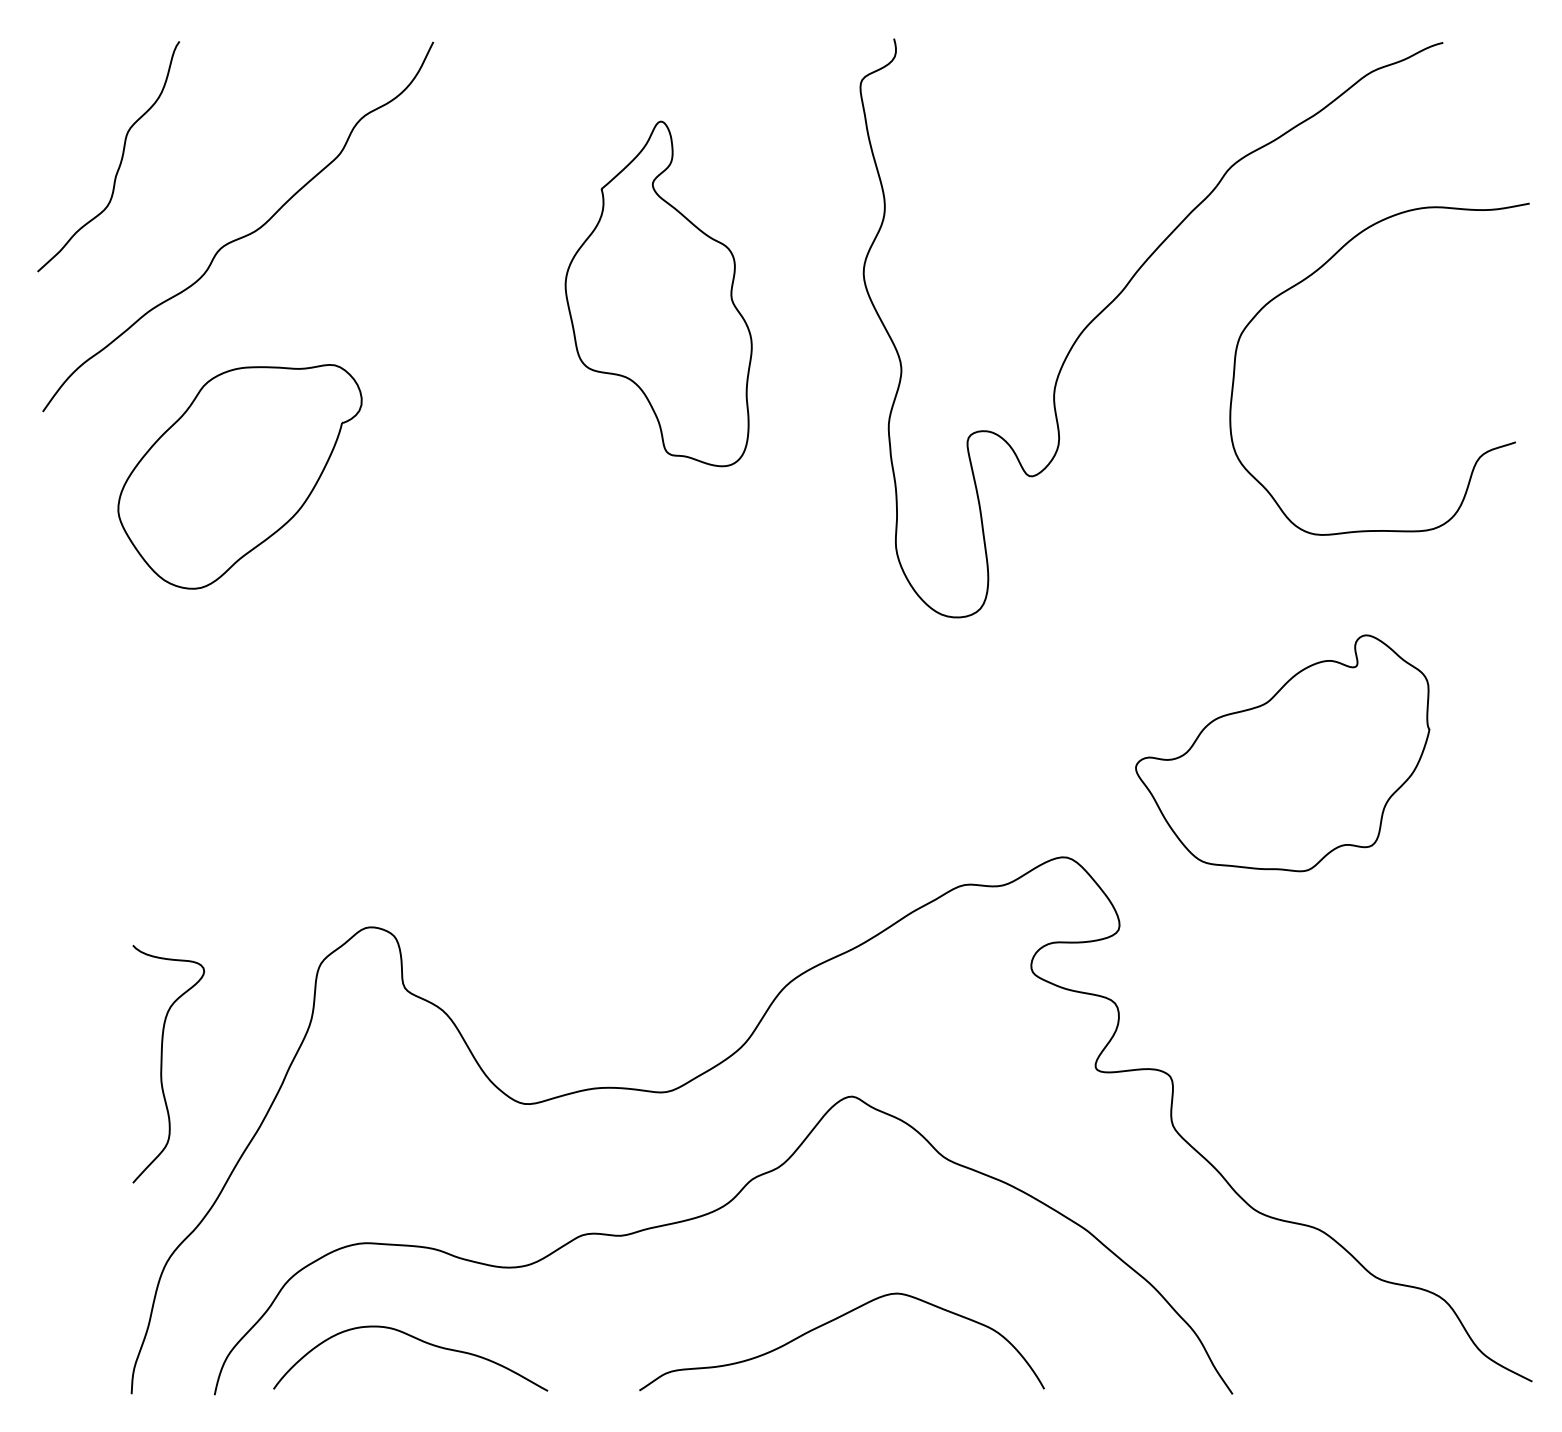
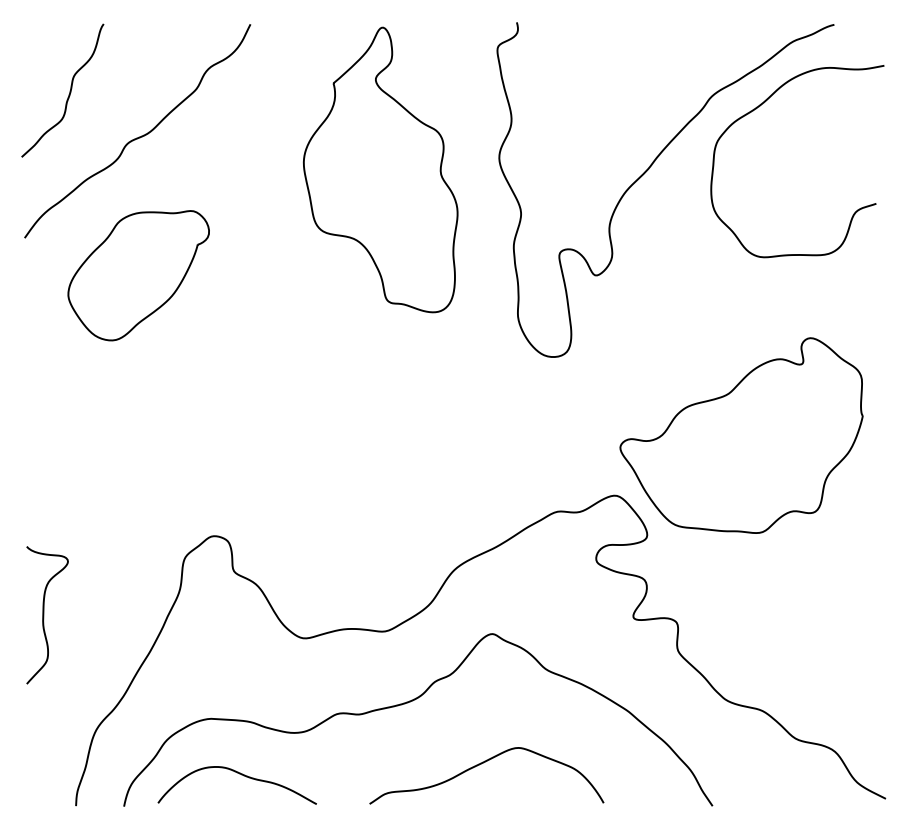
curve: (1313, 275) -> (759, 107), moved
part: (658, 293) -> (380, 169), size x1.43
part: (1282, 753) -> (741, 435), size x1.43
curve: (163, 1064) -> (44, 615), moved

